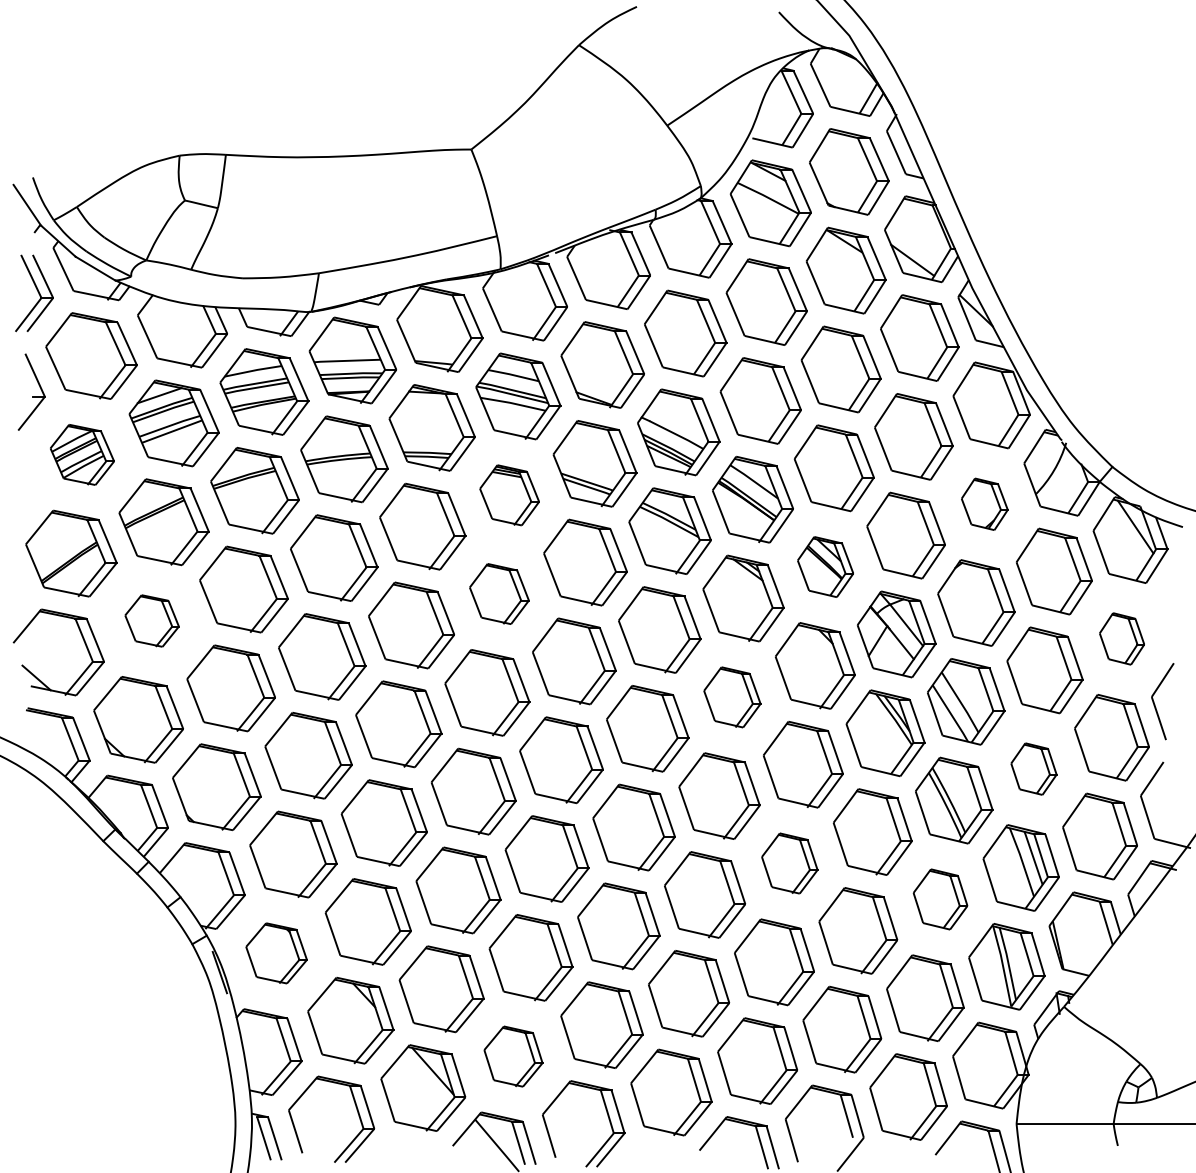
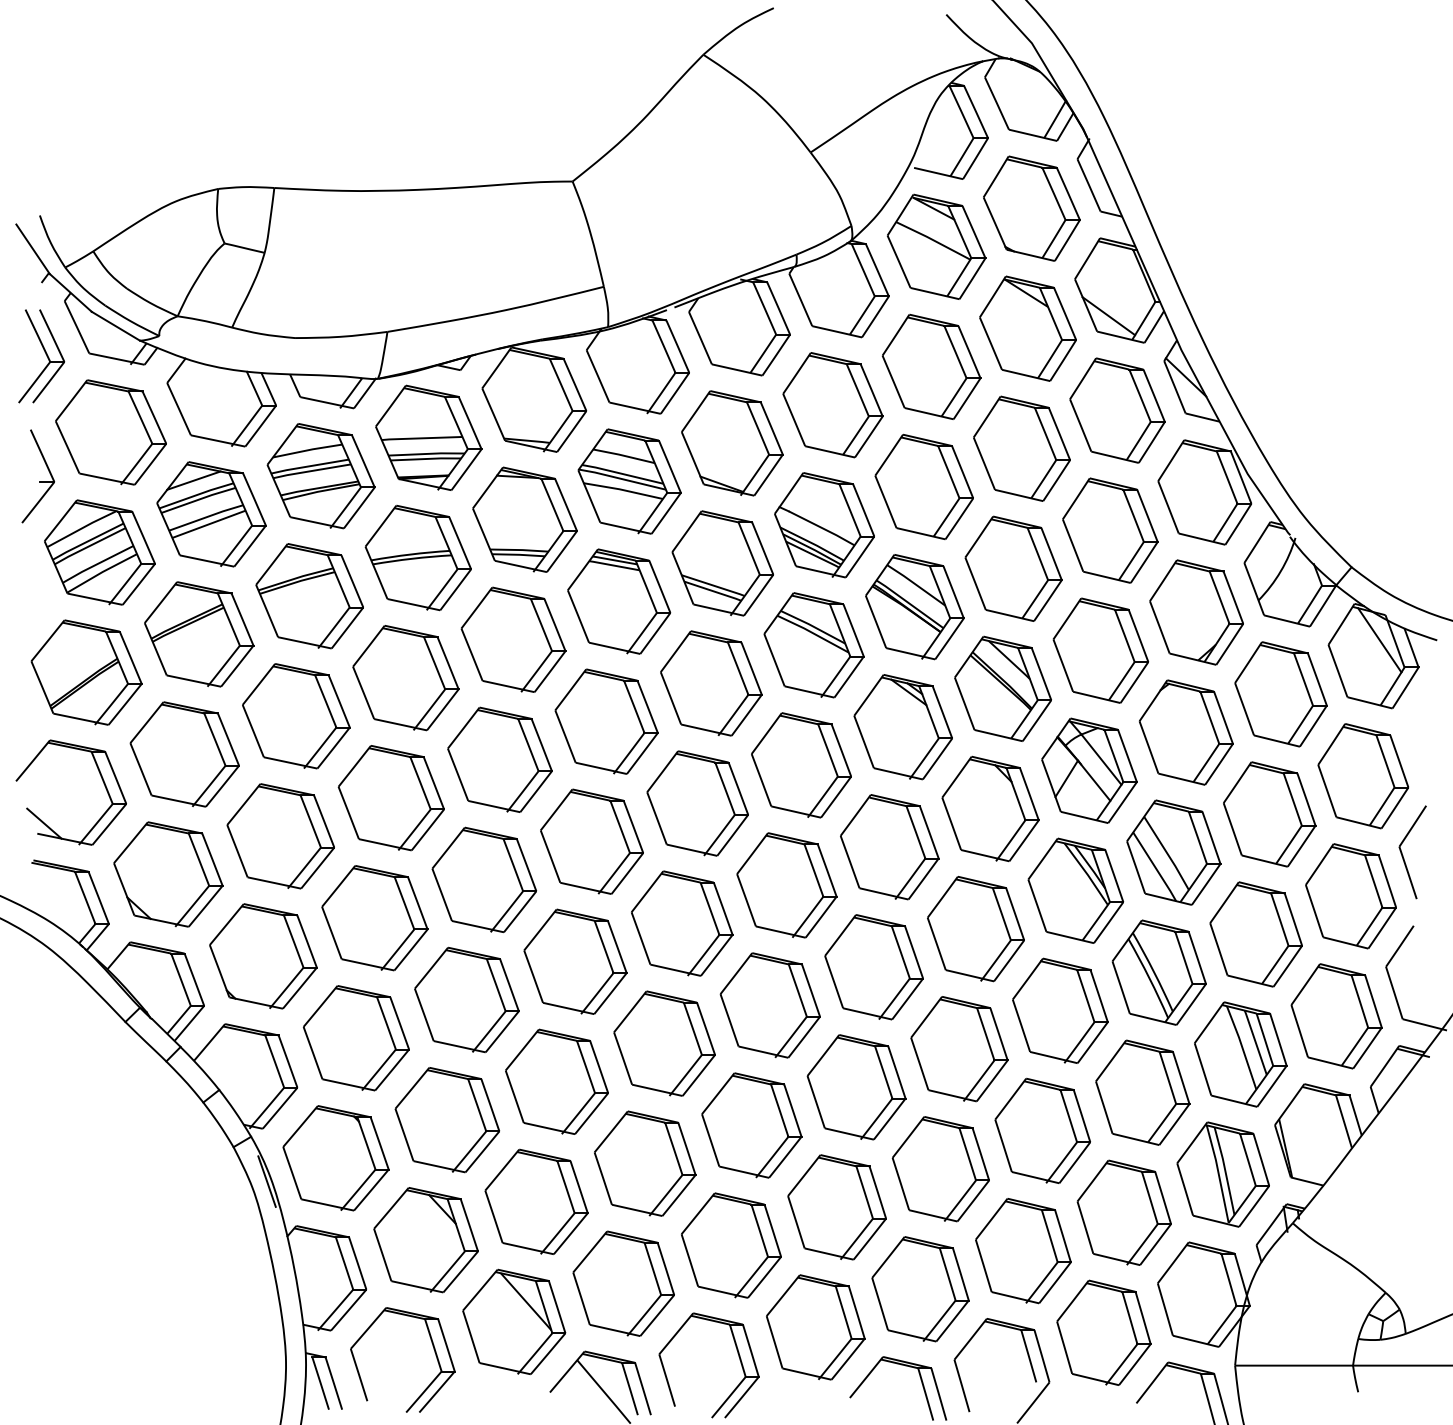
part: (82, 454) -> (100, 552), size x1.43
part: (509, 495) -> (618, 601), size x1.43
part: (984, 504) -> (1196, 612), size x1.67
part: (825, 566) -> (1002, 688), size x1.43
part: (499, 593) -> (606, 721), size x1.43
part: (151, 620) -> (183, 753), size x1.67
part: (1121, 638) -> (1362, 775), size x1.67
part: (732, 697) -> (889, 847), size x1.43
part: (1033, 768) -> (1255, 933), size x1.67
part: (789, 863) -> (959, 1049), size x1.43
part: (940, 899) -> (1142, 1092), size x1.43
part: (276, 953) -> (335, 1158), size x1.43
part: (513, 1056) -> (623, 1283), size x1.43

